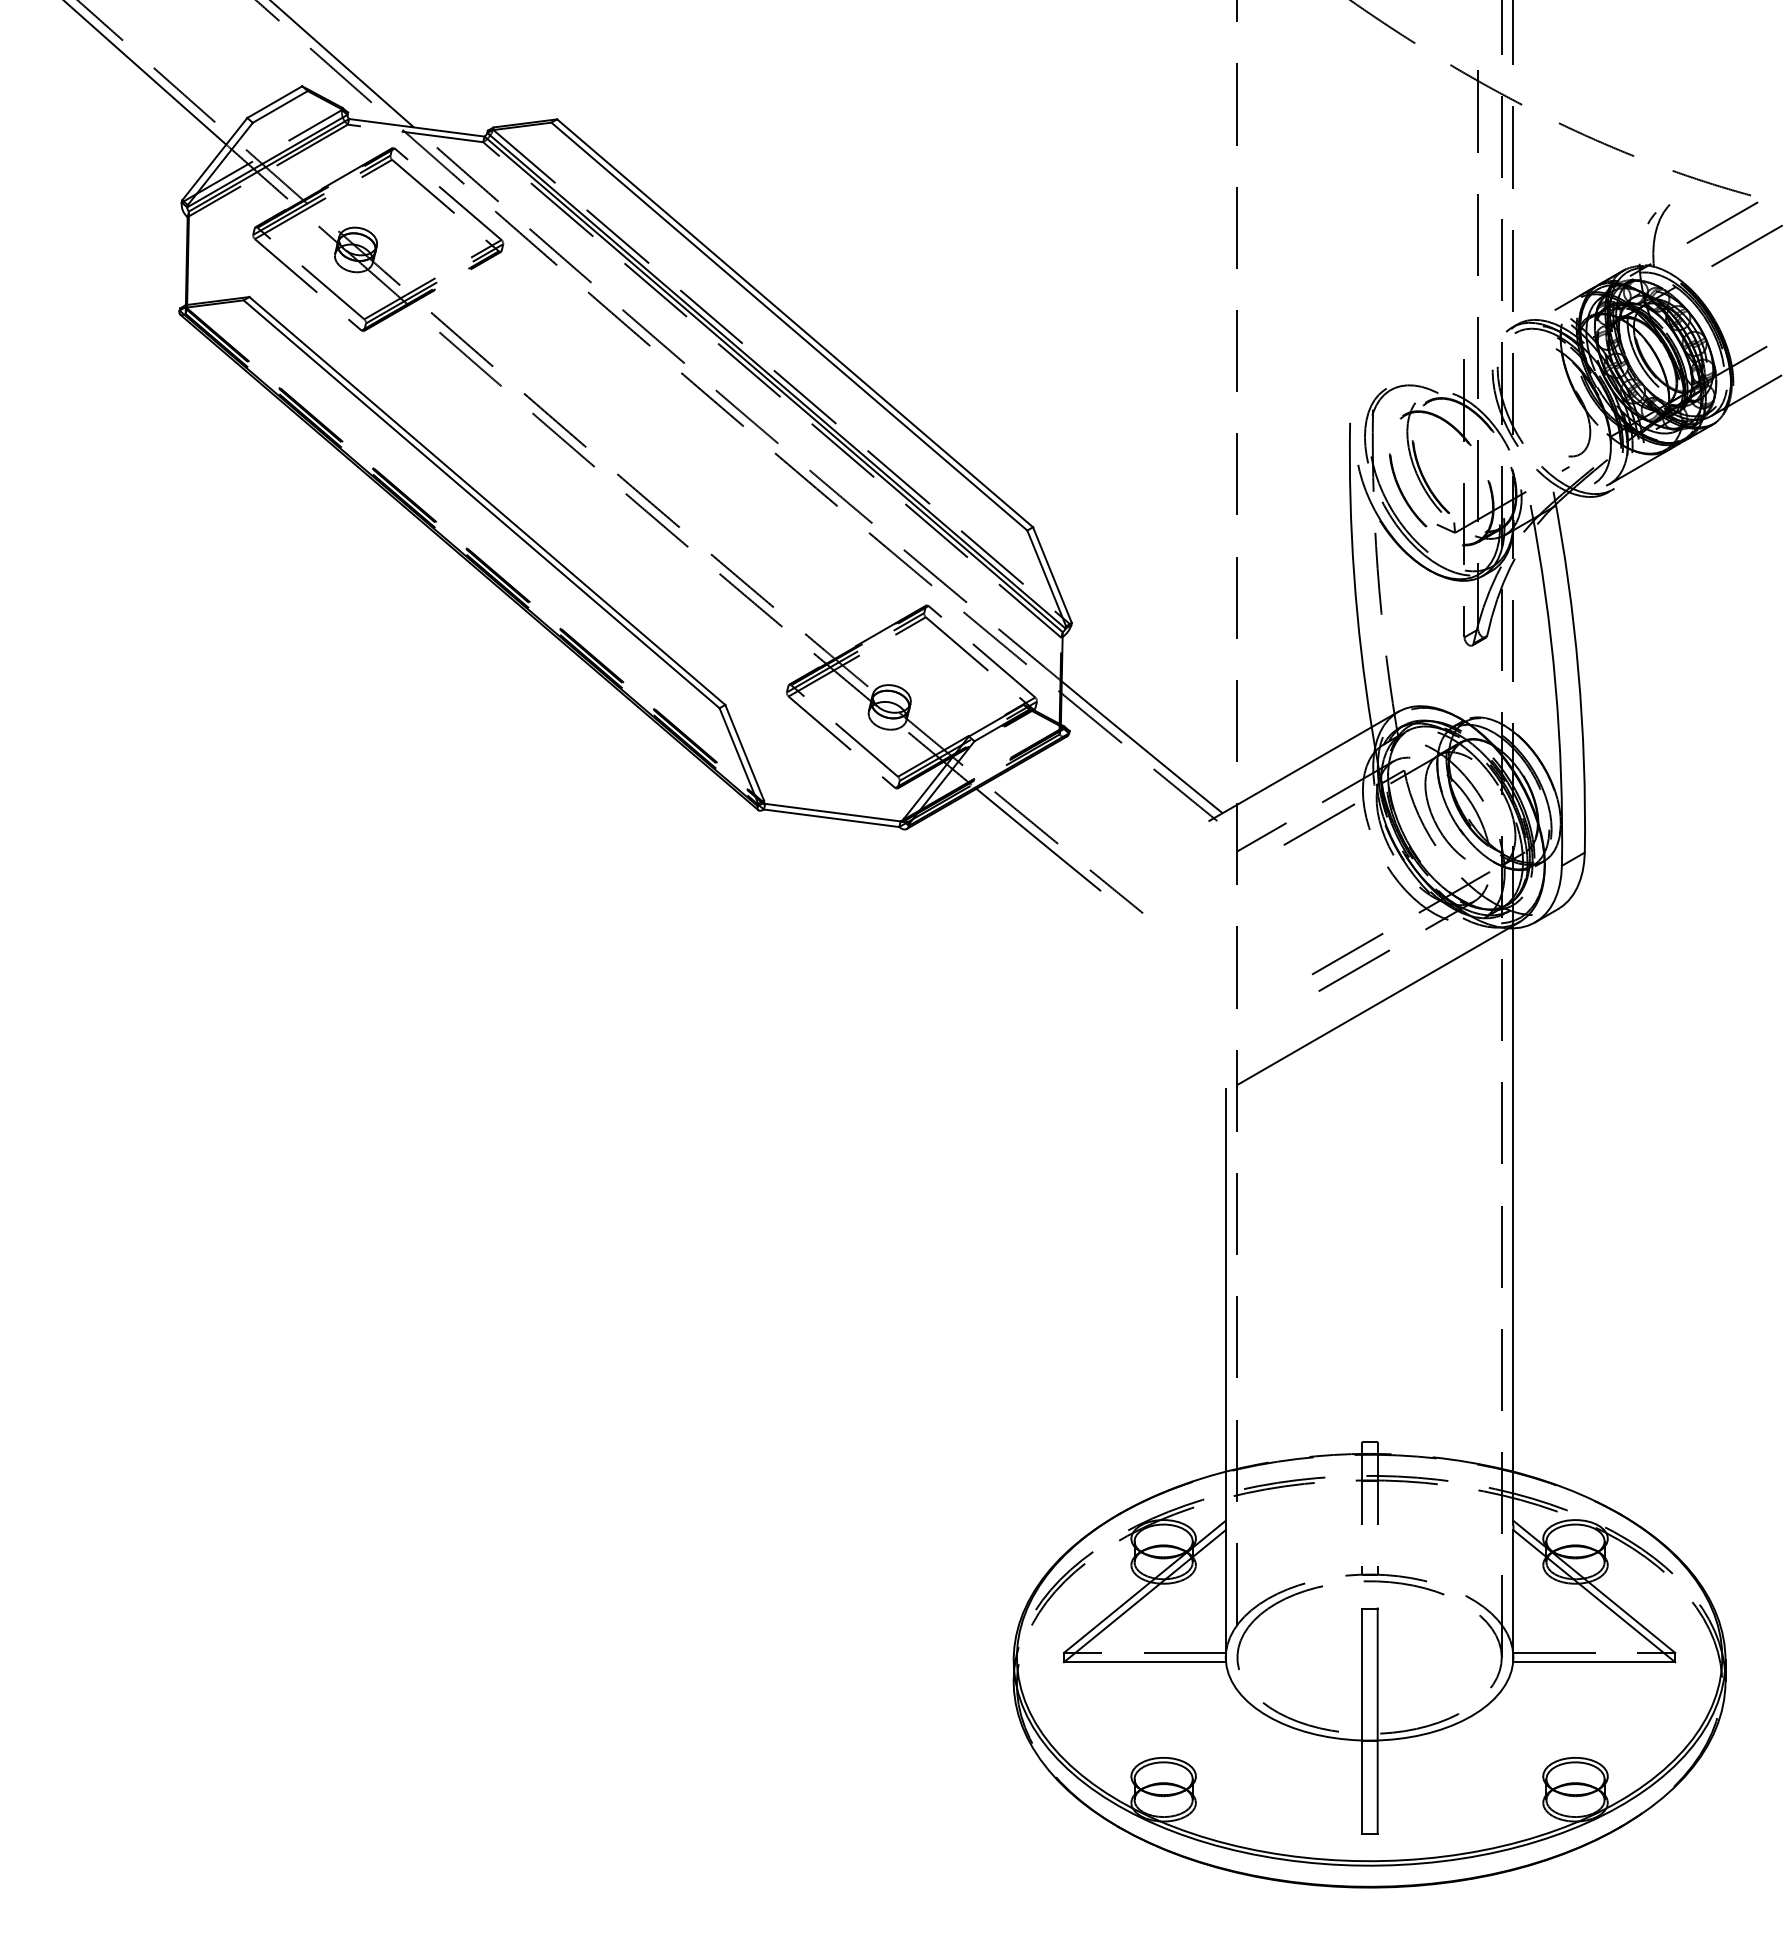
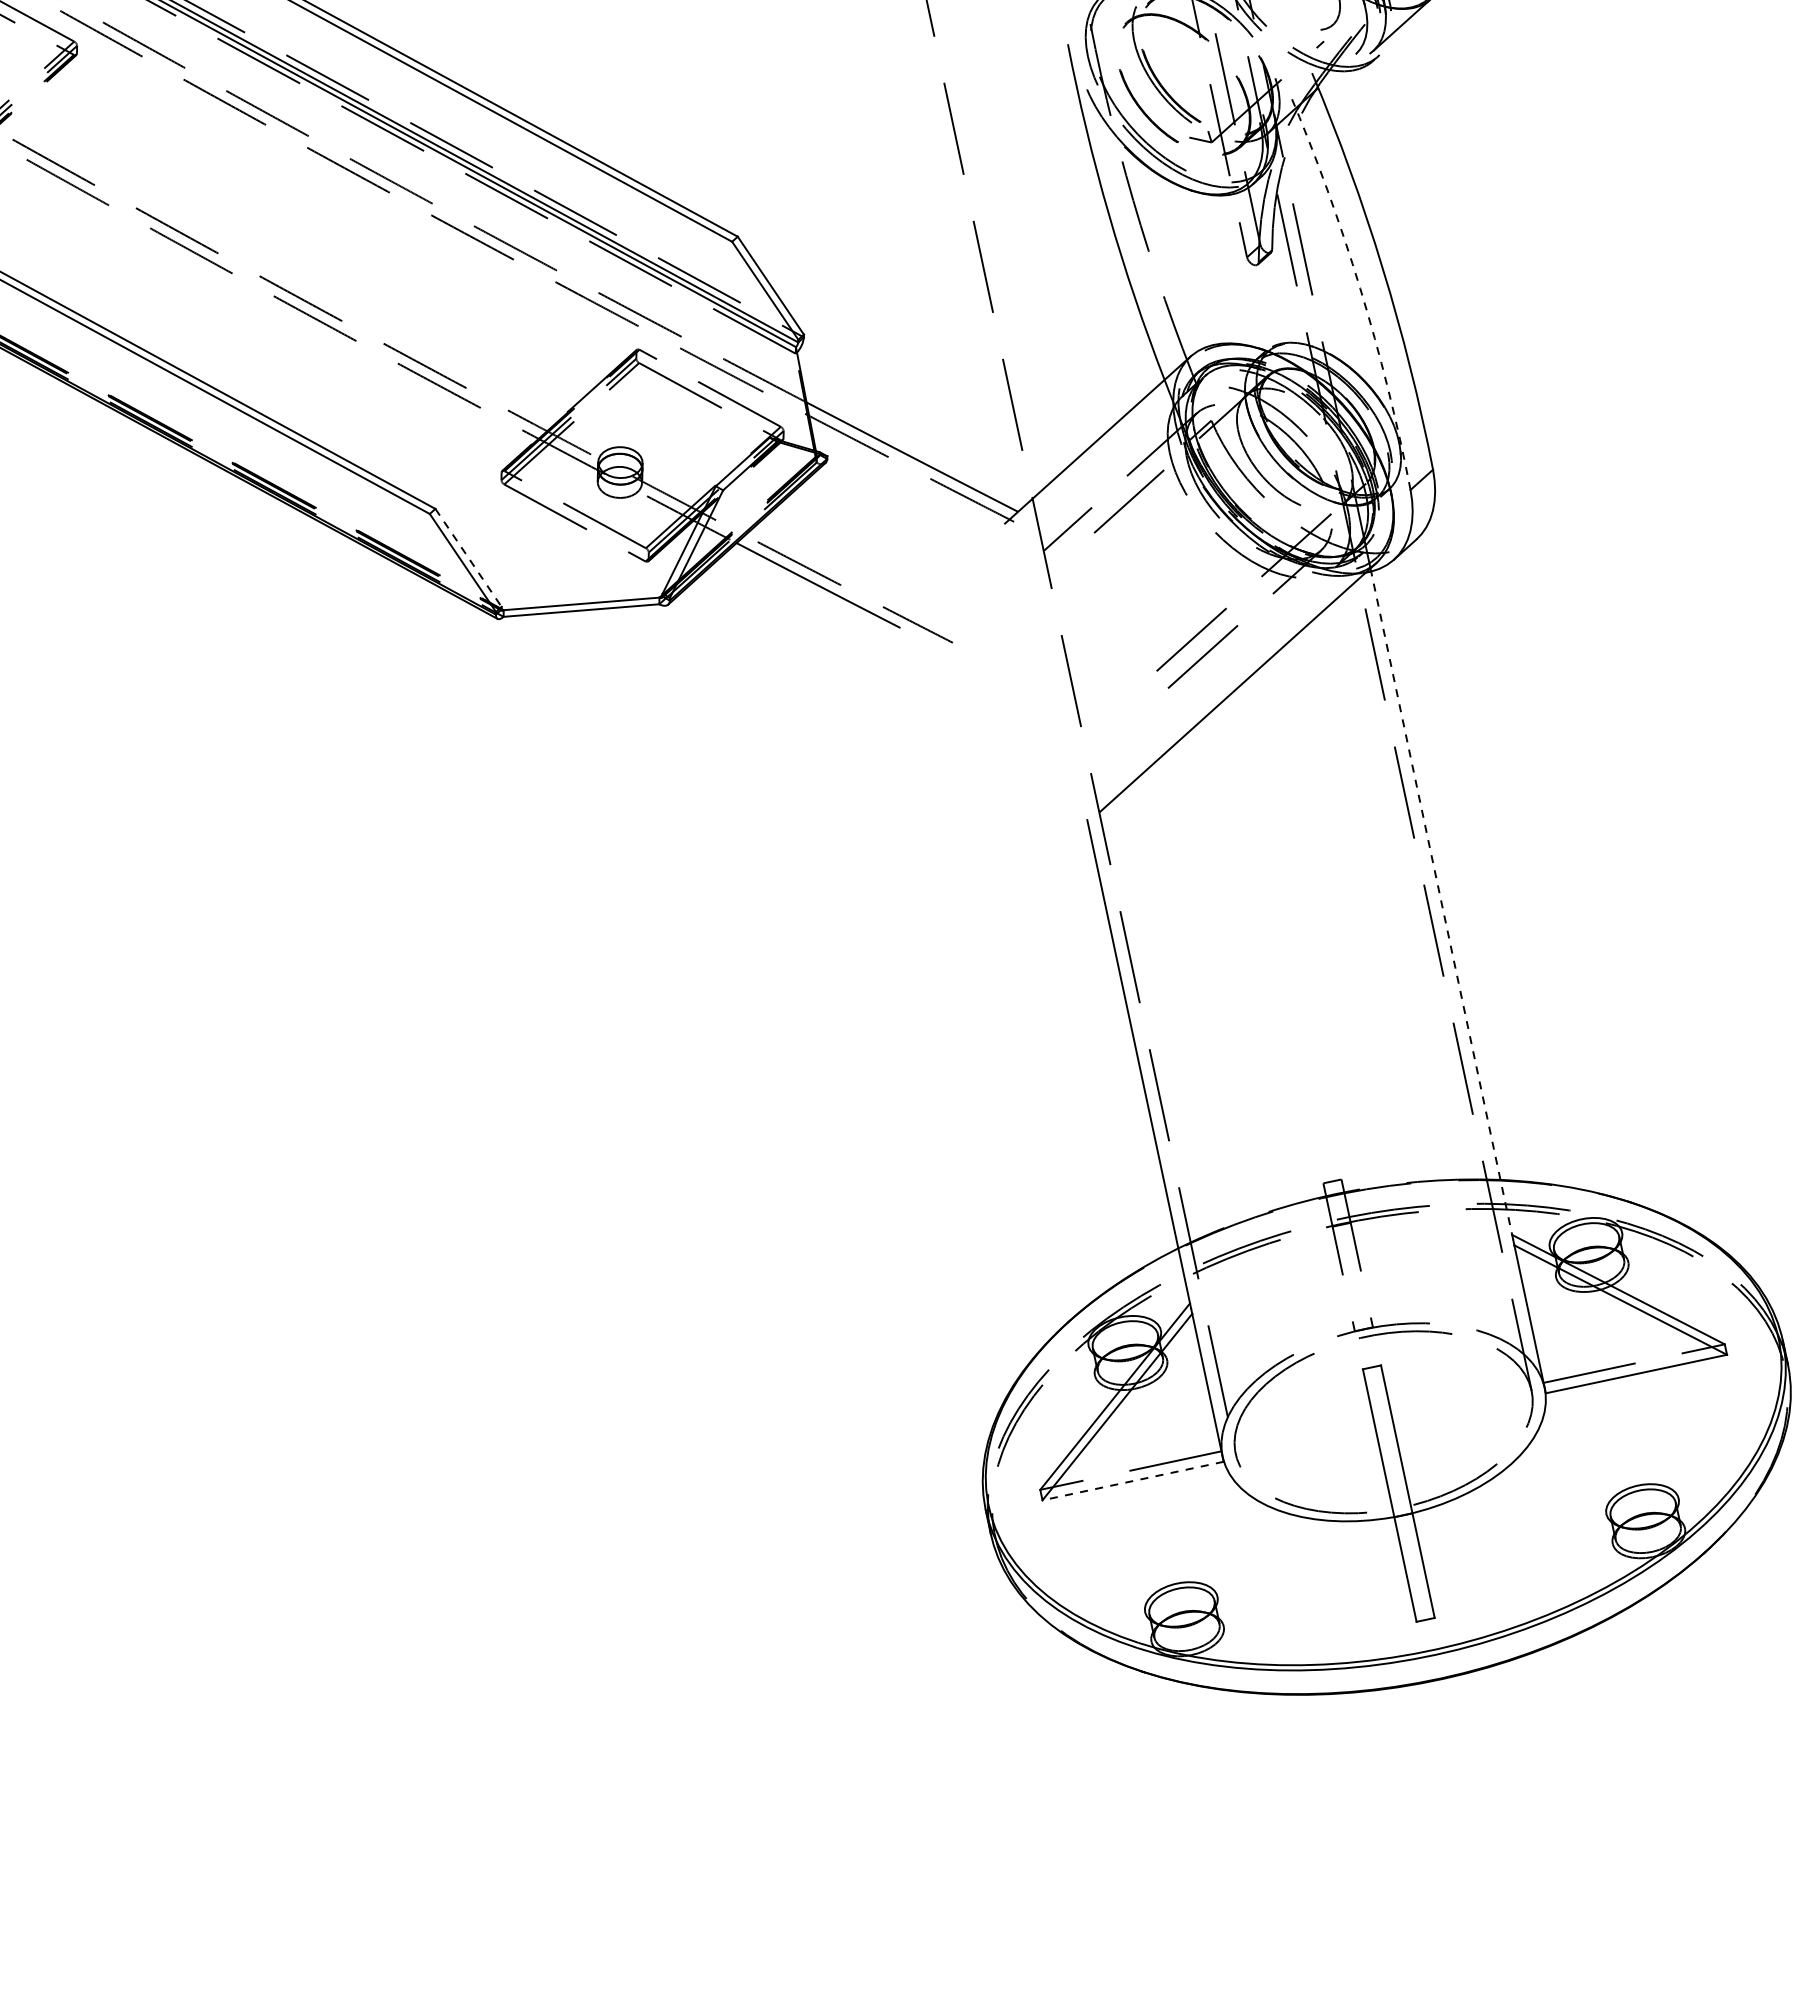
arc: (1555, 684) -> (1360, 288), solid -> dashed
line: (744, 752) -> (468, 557), solid -> dashed
line: (1513, 1226) -> (1442, 905), solid -> dashed
line: (1144, 1662) -> (1132, 1481), solid -> dashed

